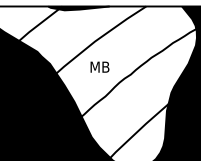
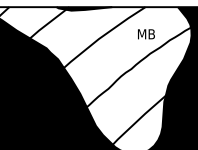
text: (100, 67) -> (146, 34), moved

